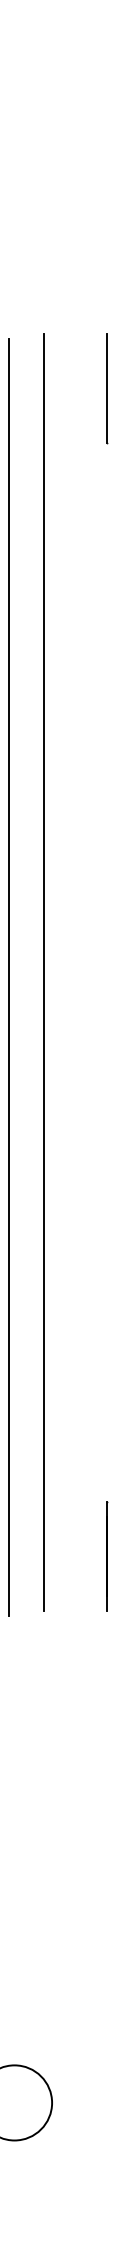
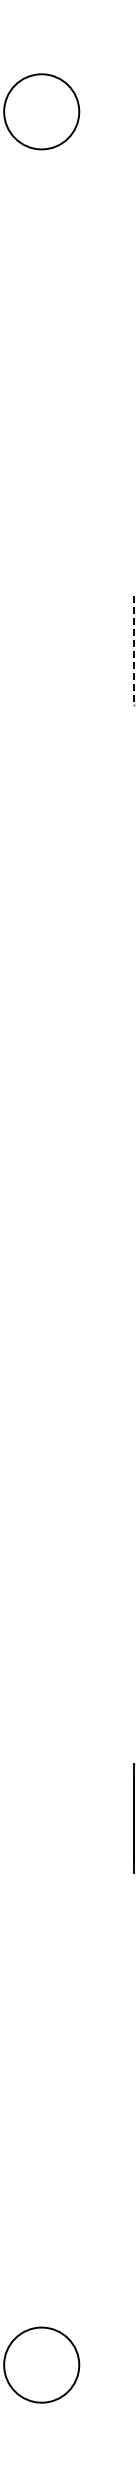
line: (106, 389) -> (133, 651), solid -> dashed
line: (44, 972) -> (71, 1234), removed
line: (8, 977) -> (35, 1239), removed

